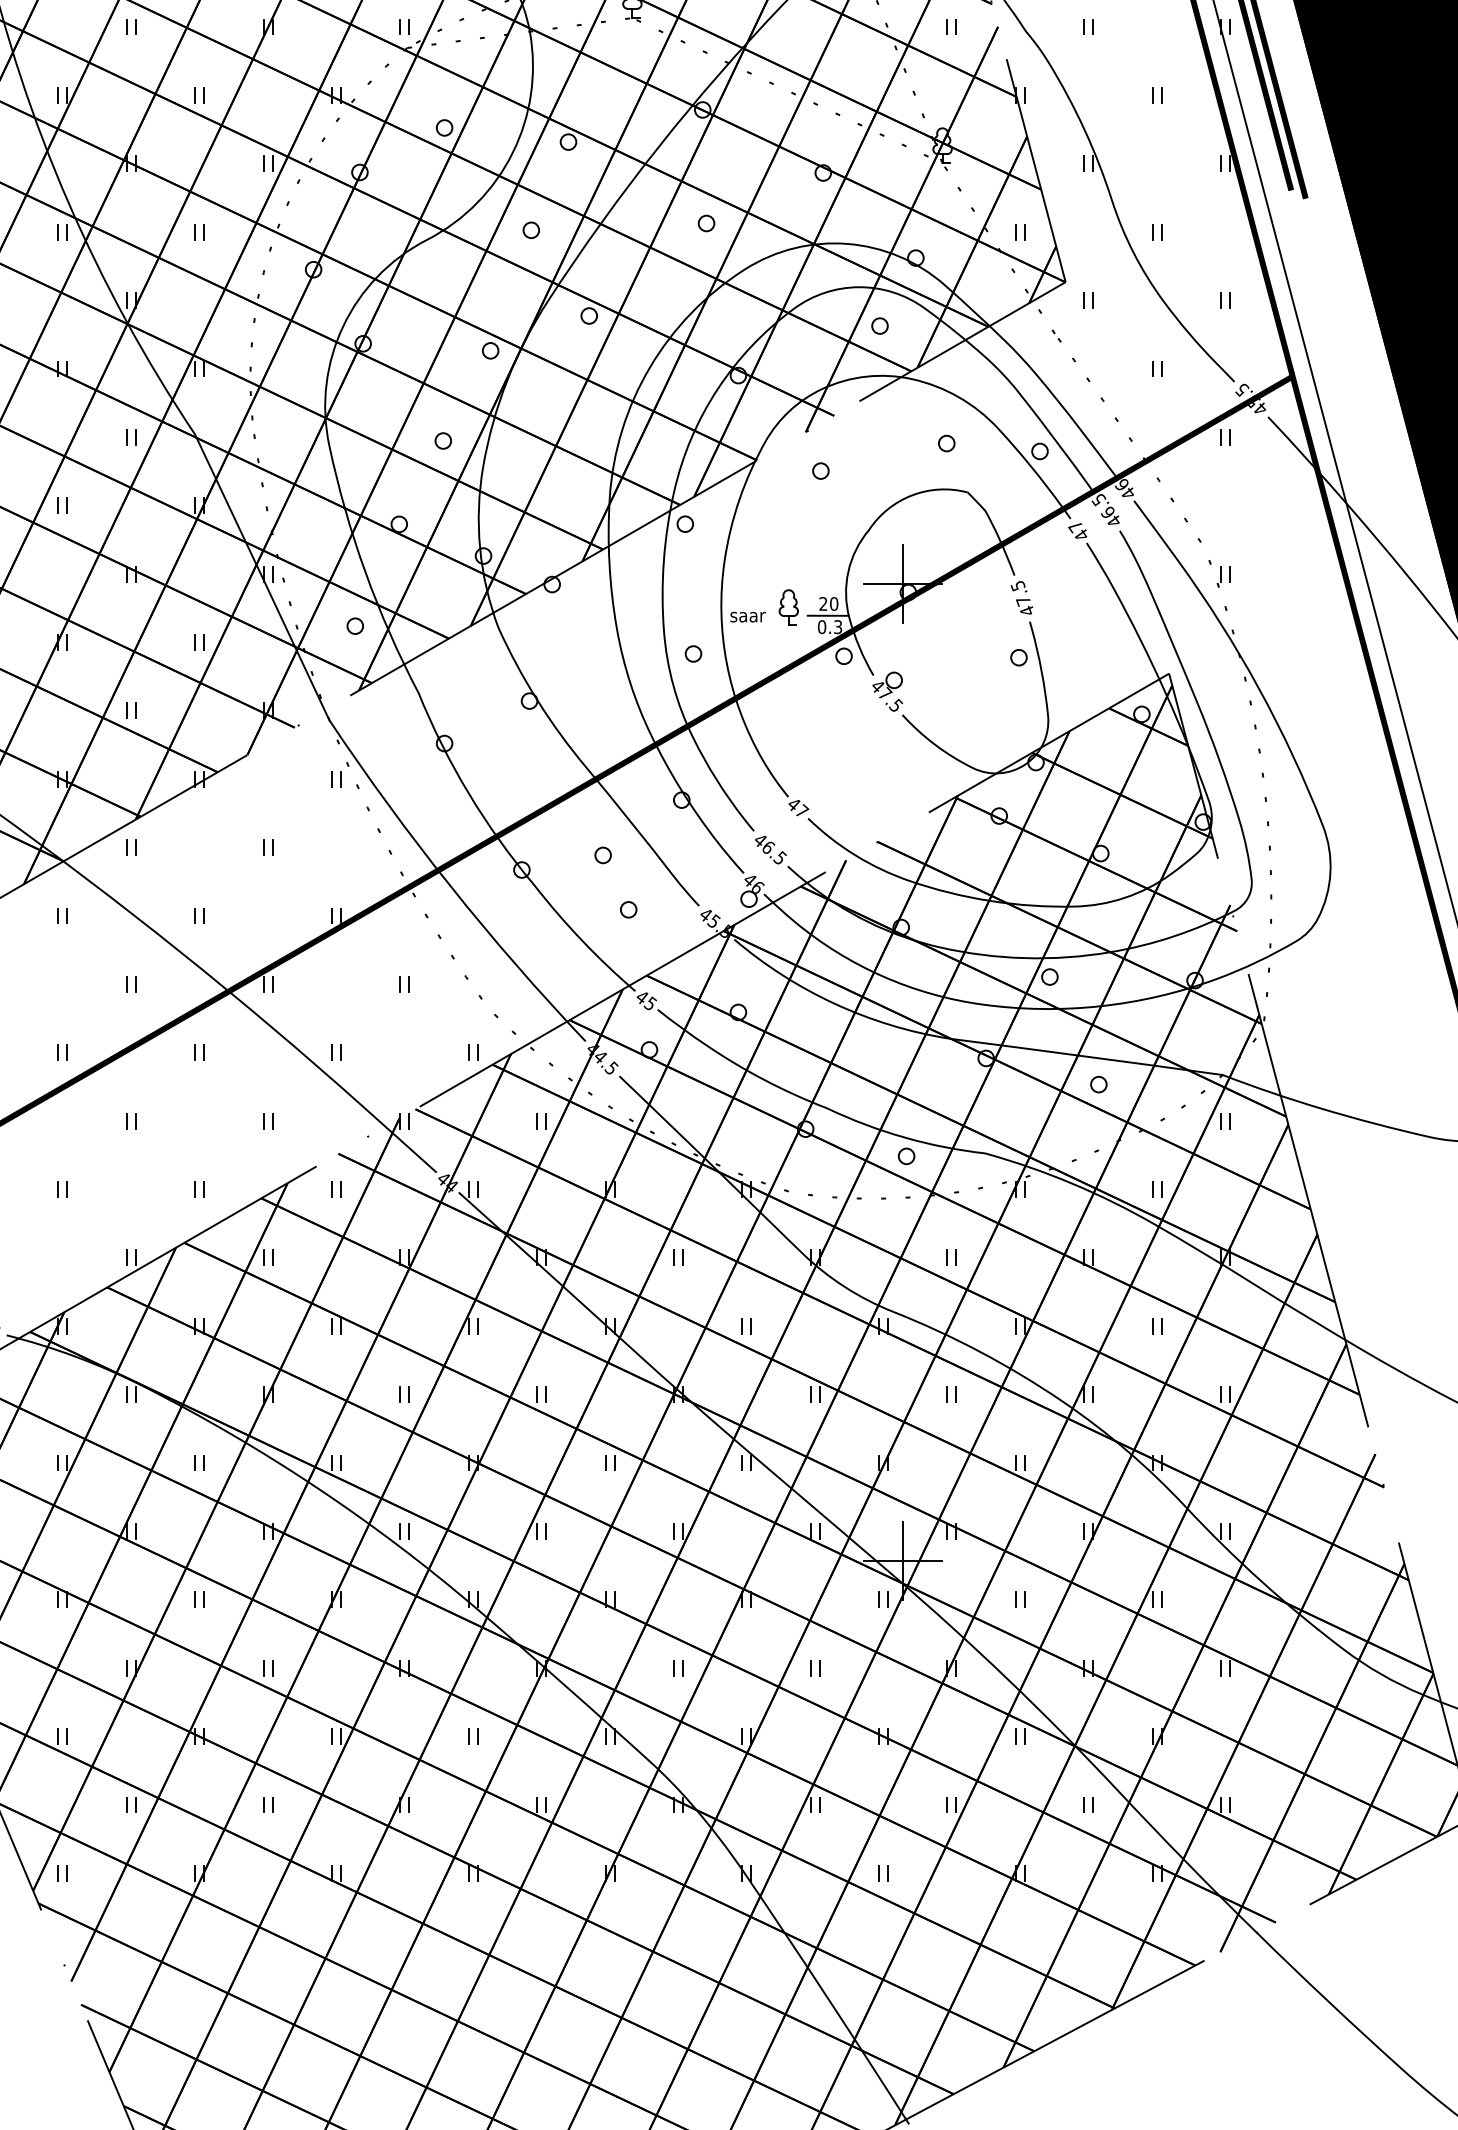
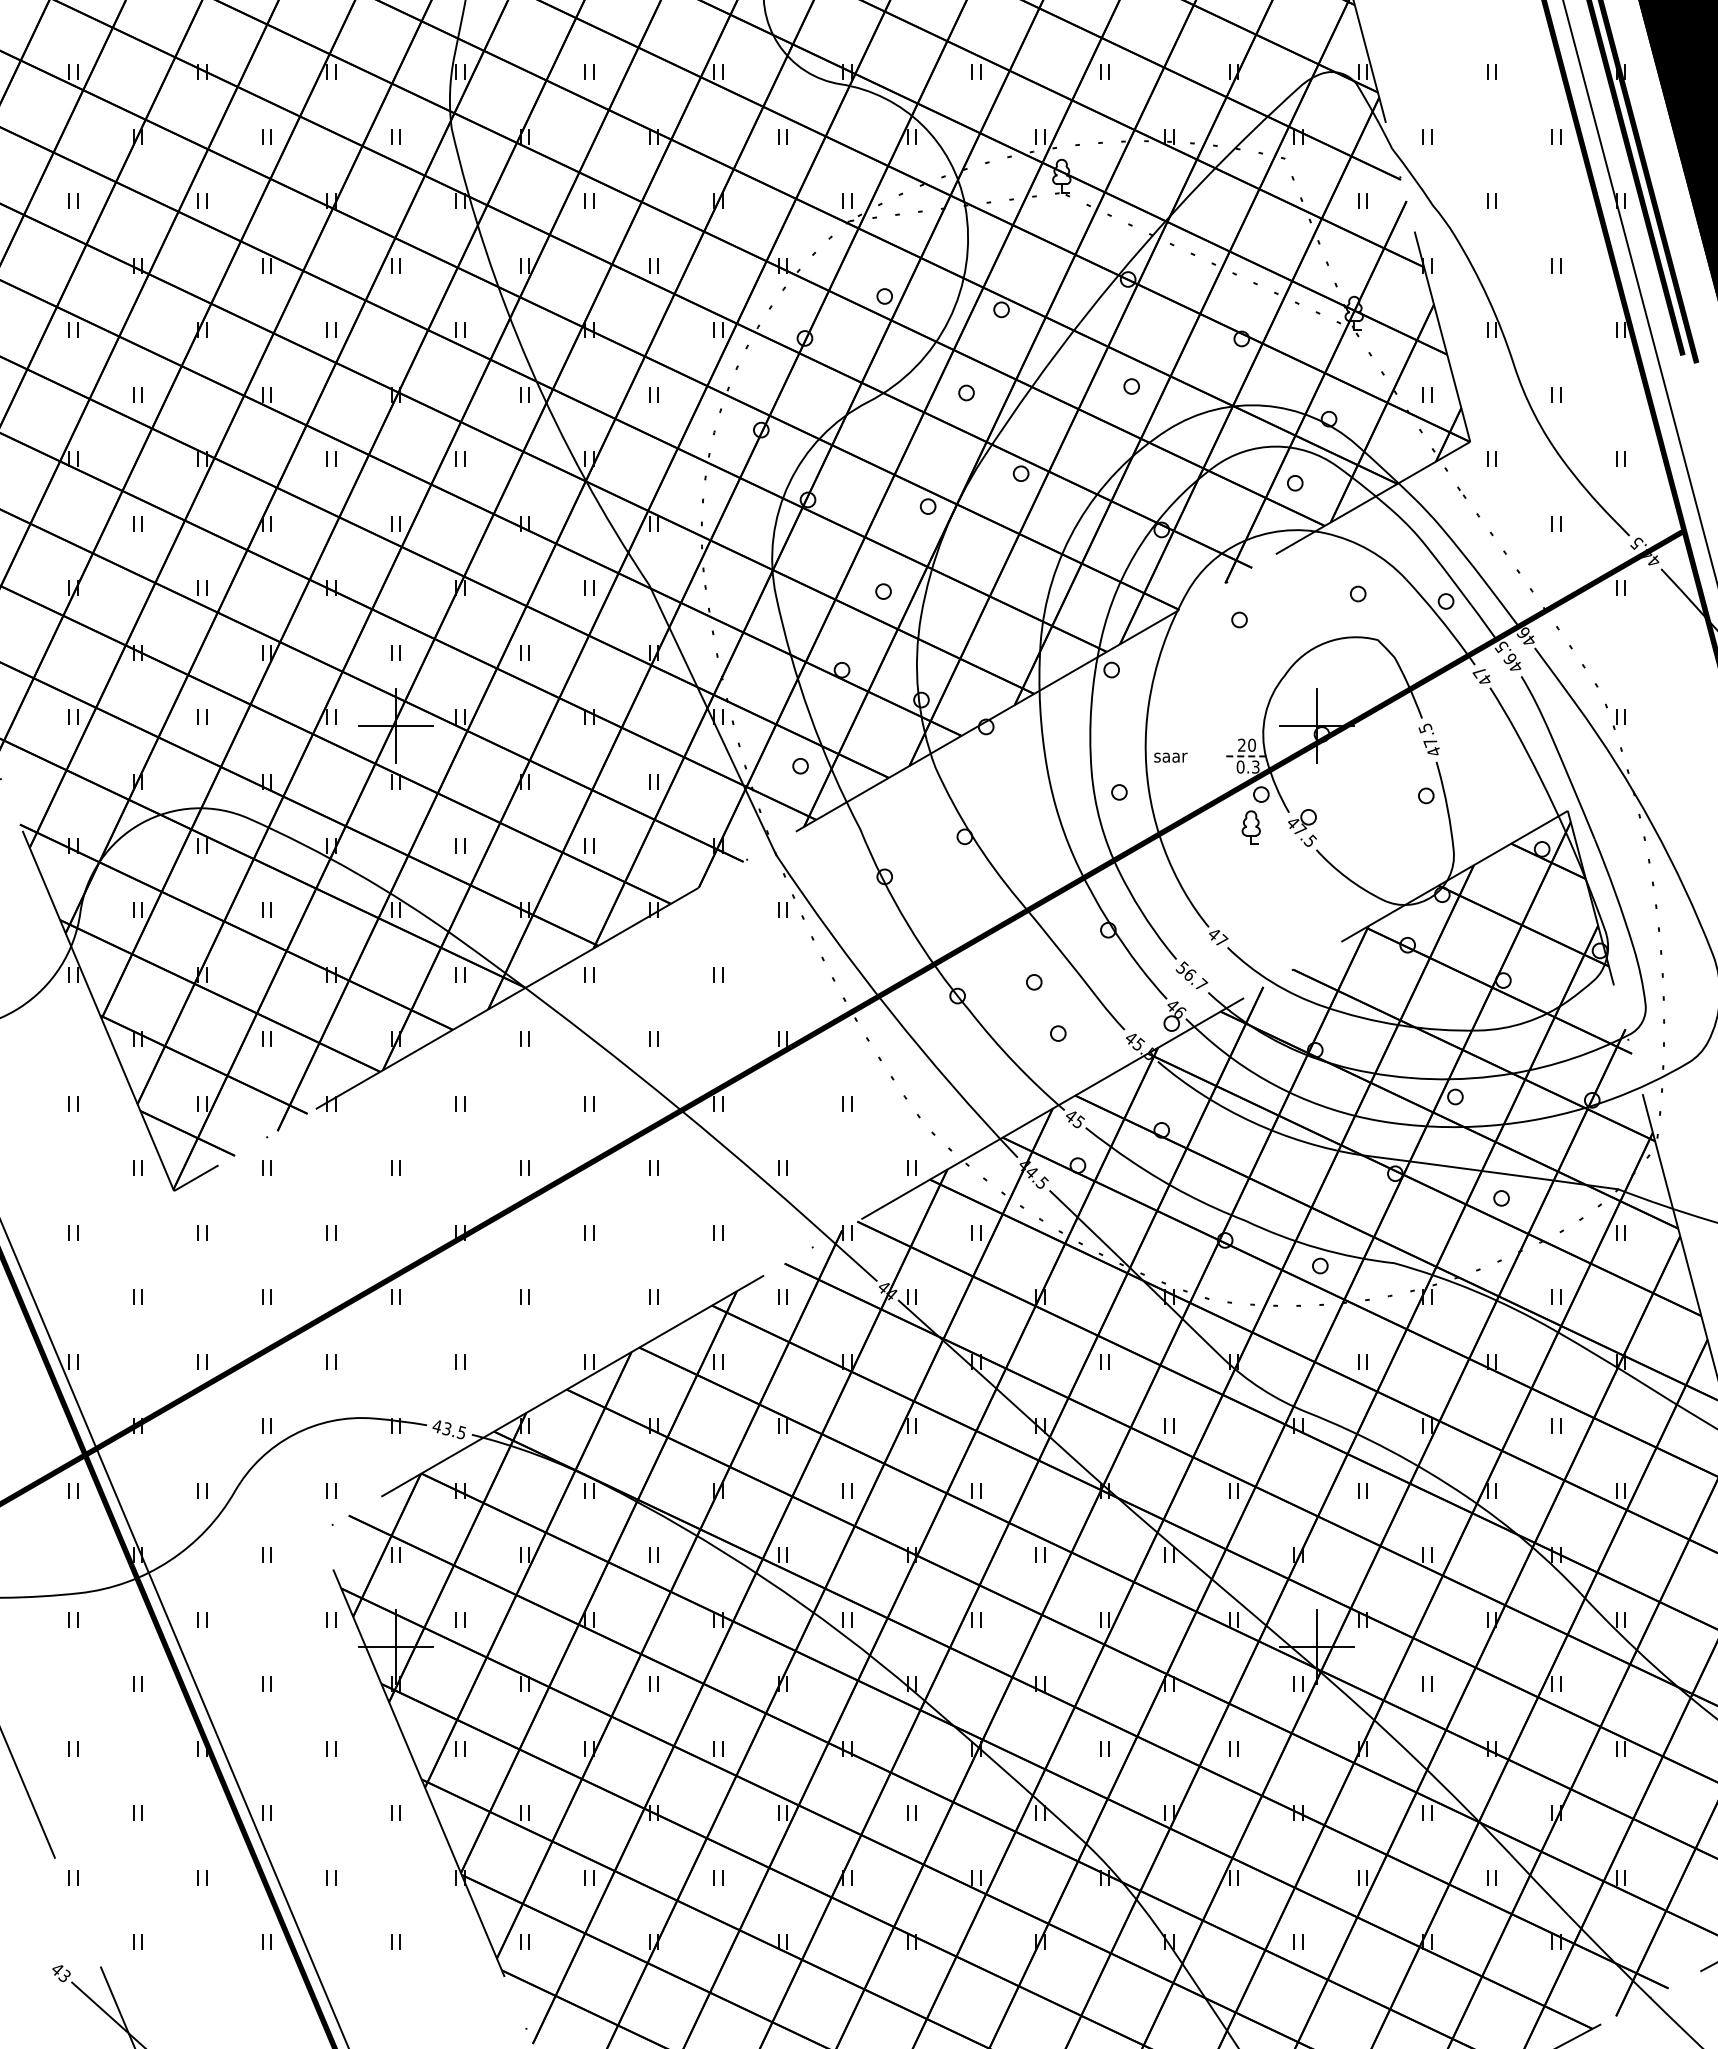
text: (1254, 401) -> (1648, 554), 45.5 -> 44.5
part: (787, 607) -> (1250, 827), moved
line: (828, 615) -> (1246, 756), solid -> dashed
text: (769, 848) -> (1191, 975), 46.5 -> 56.7

